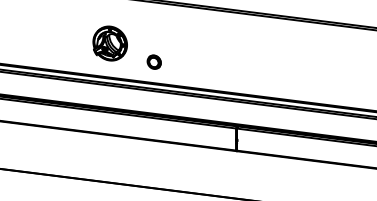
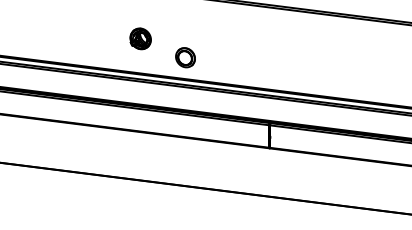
part: (109, 43) -> (140, 38), size x0.6
part: (154, 61) -> (185, 57), size x1.4

